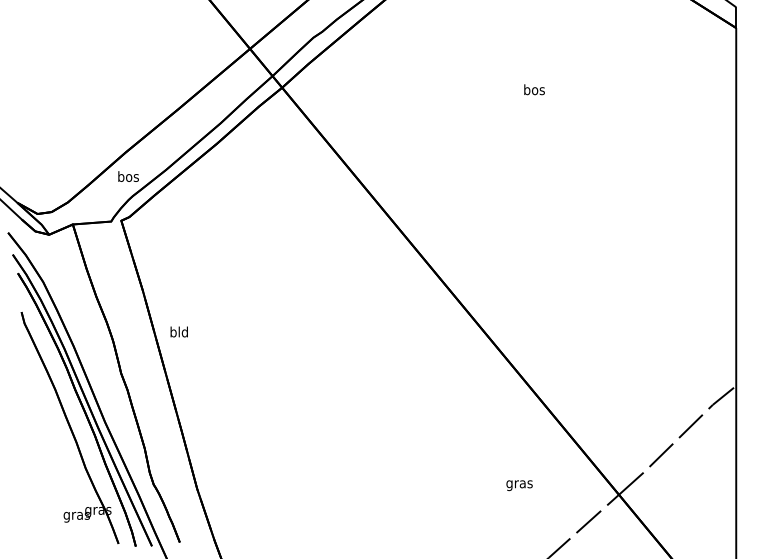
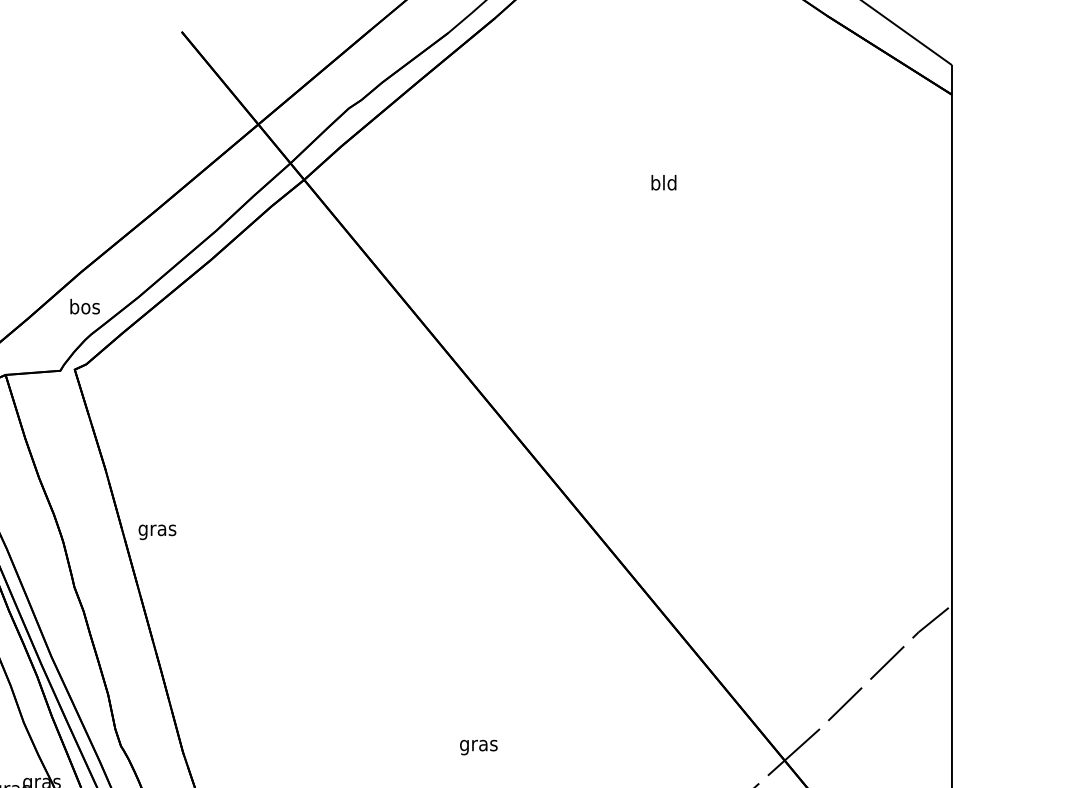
text: (534, 89) -> (664, 182), bos -> bld
text: (179, 333) -> (157, 530), bld -> gras
text: (519, 485) -> (478, 747), moved

